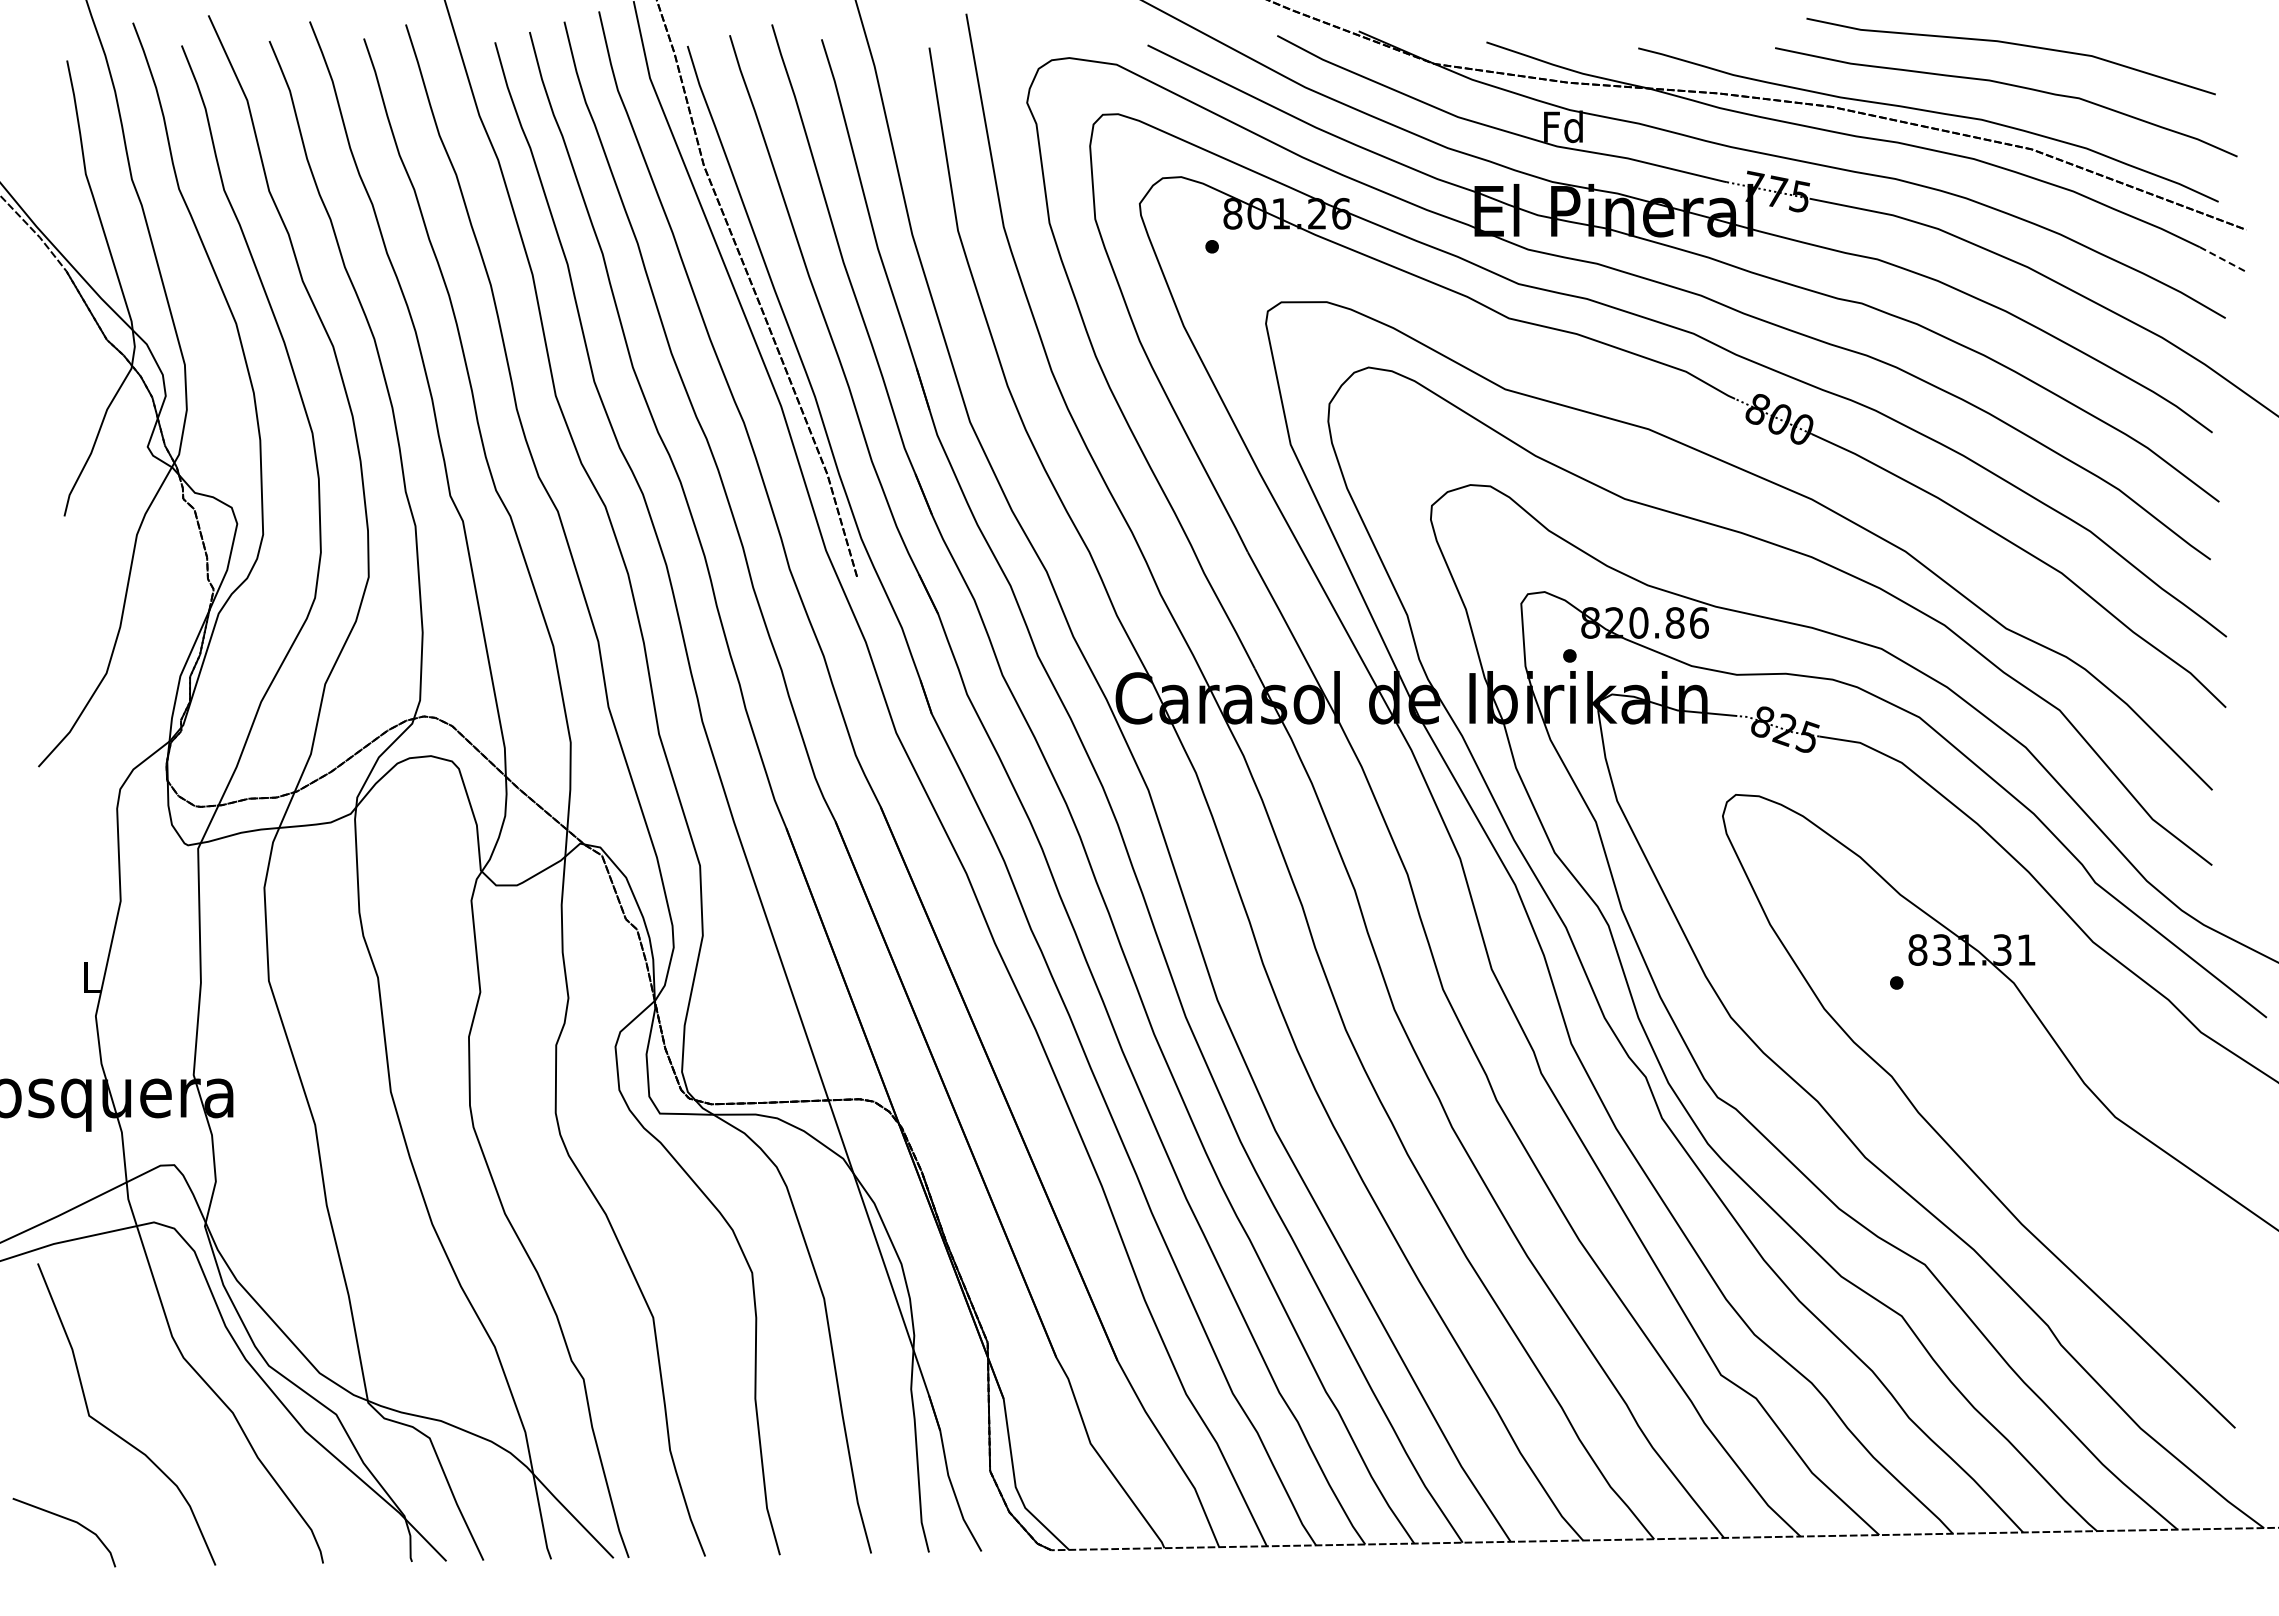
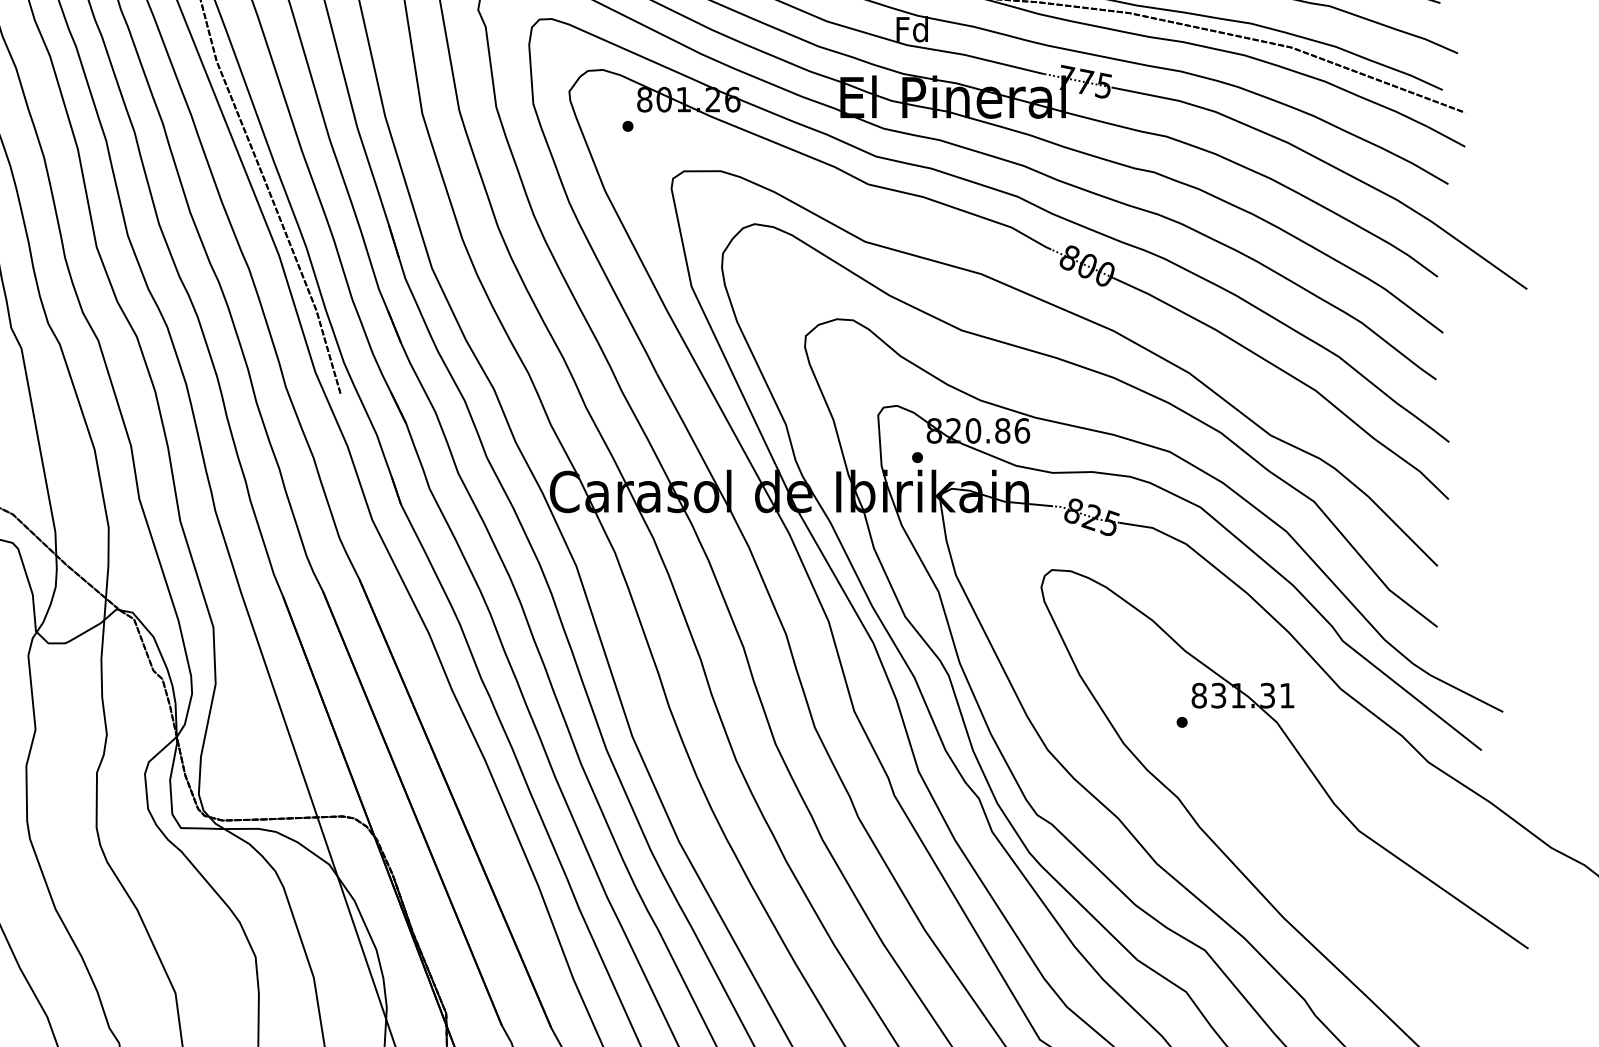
line: (2223, 259) -> (1446, 136), dashed -> solid

